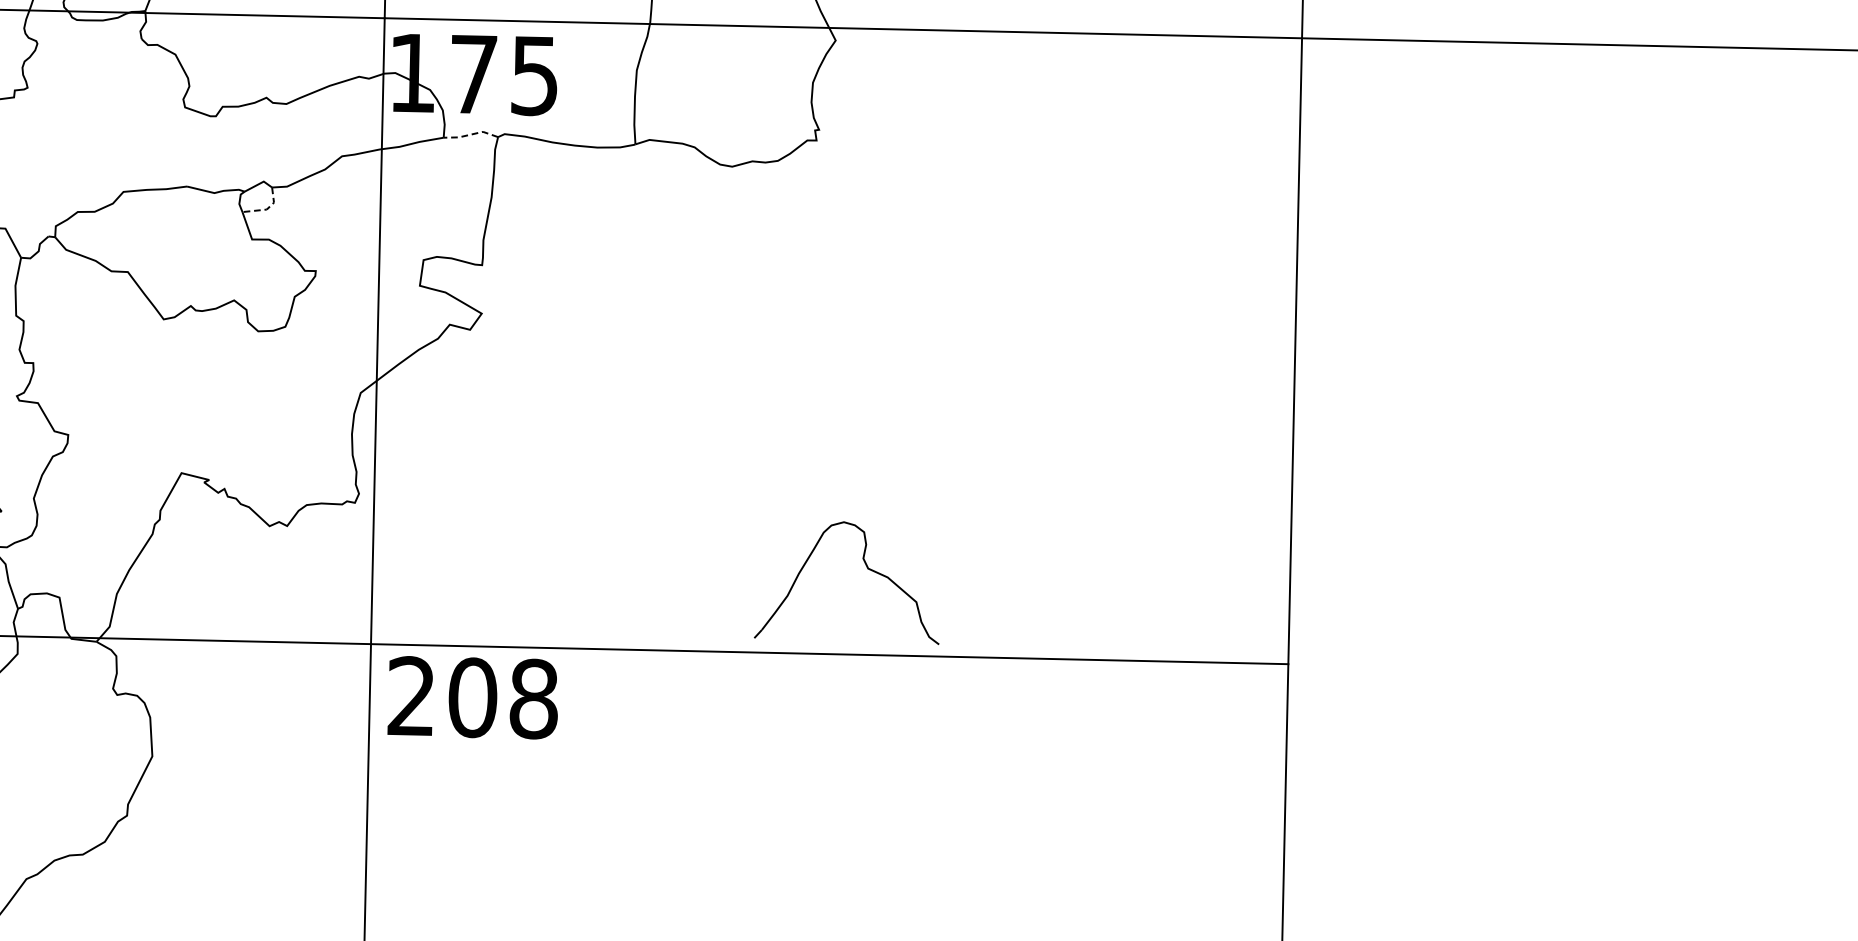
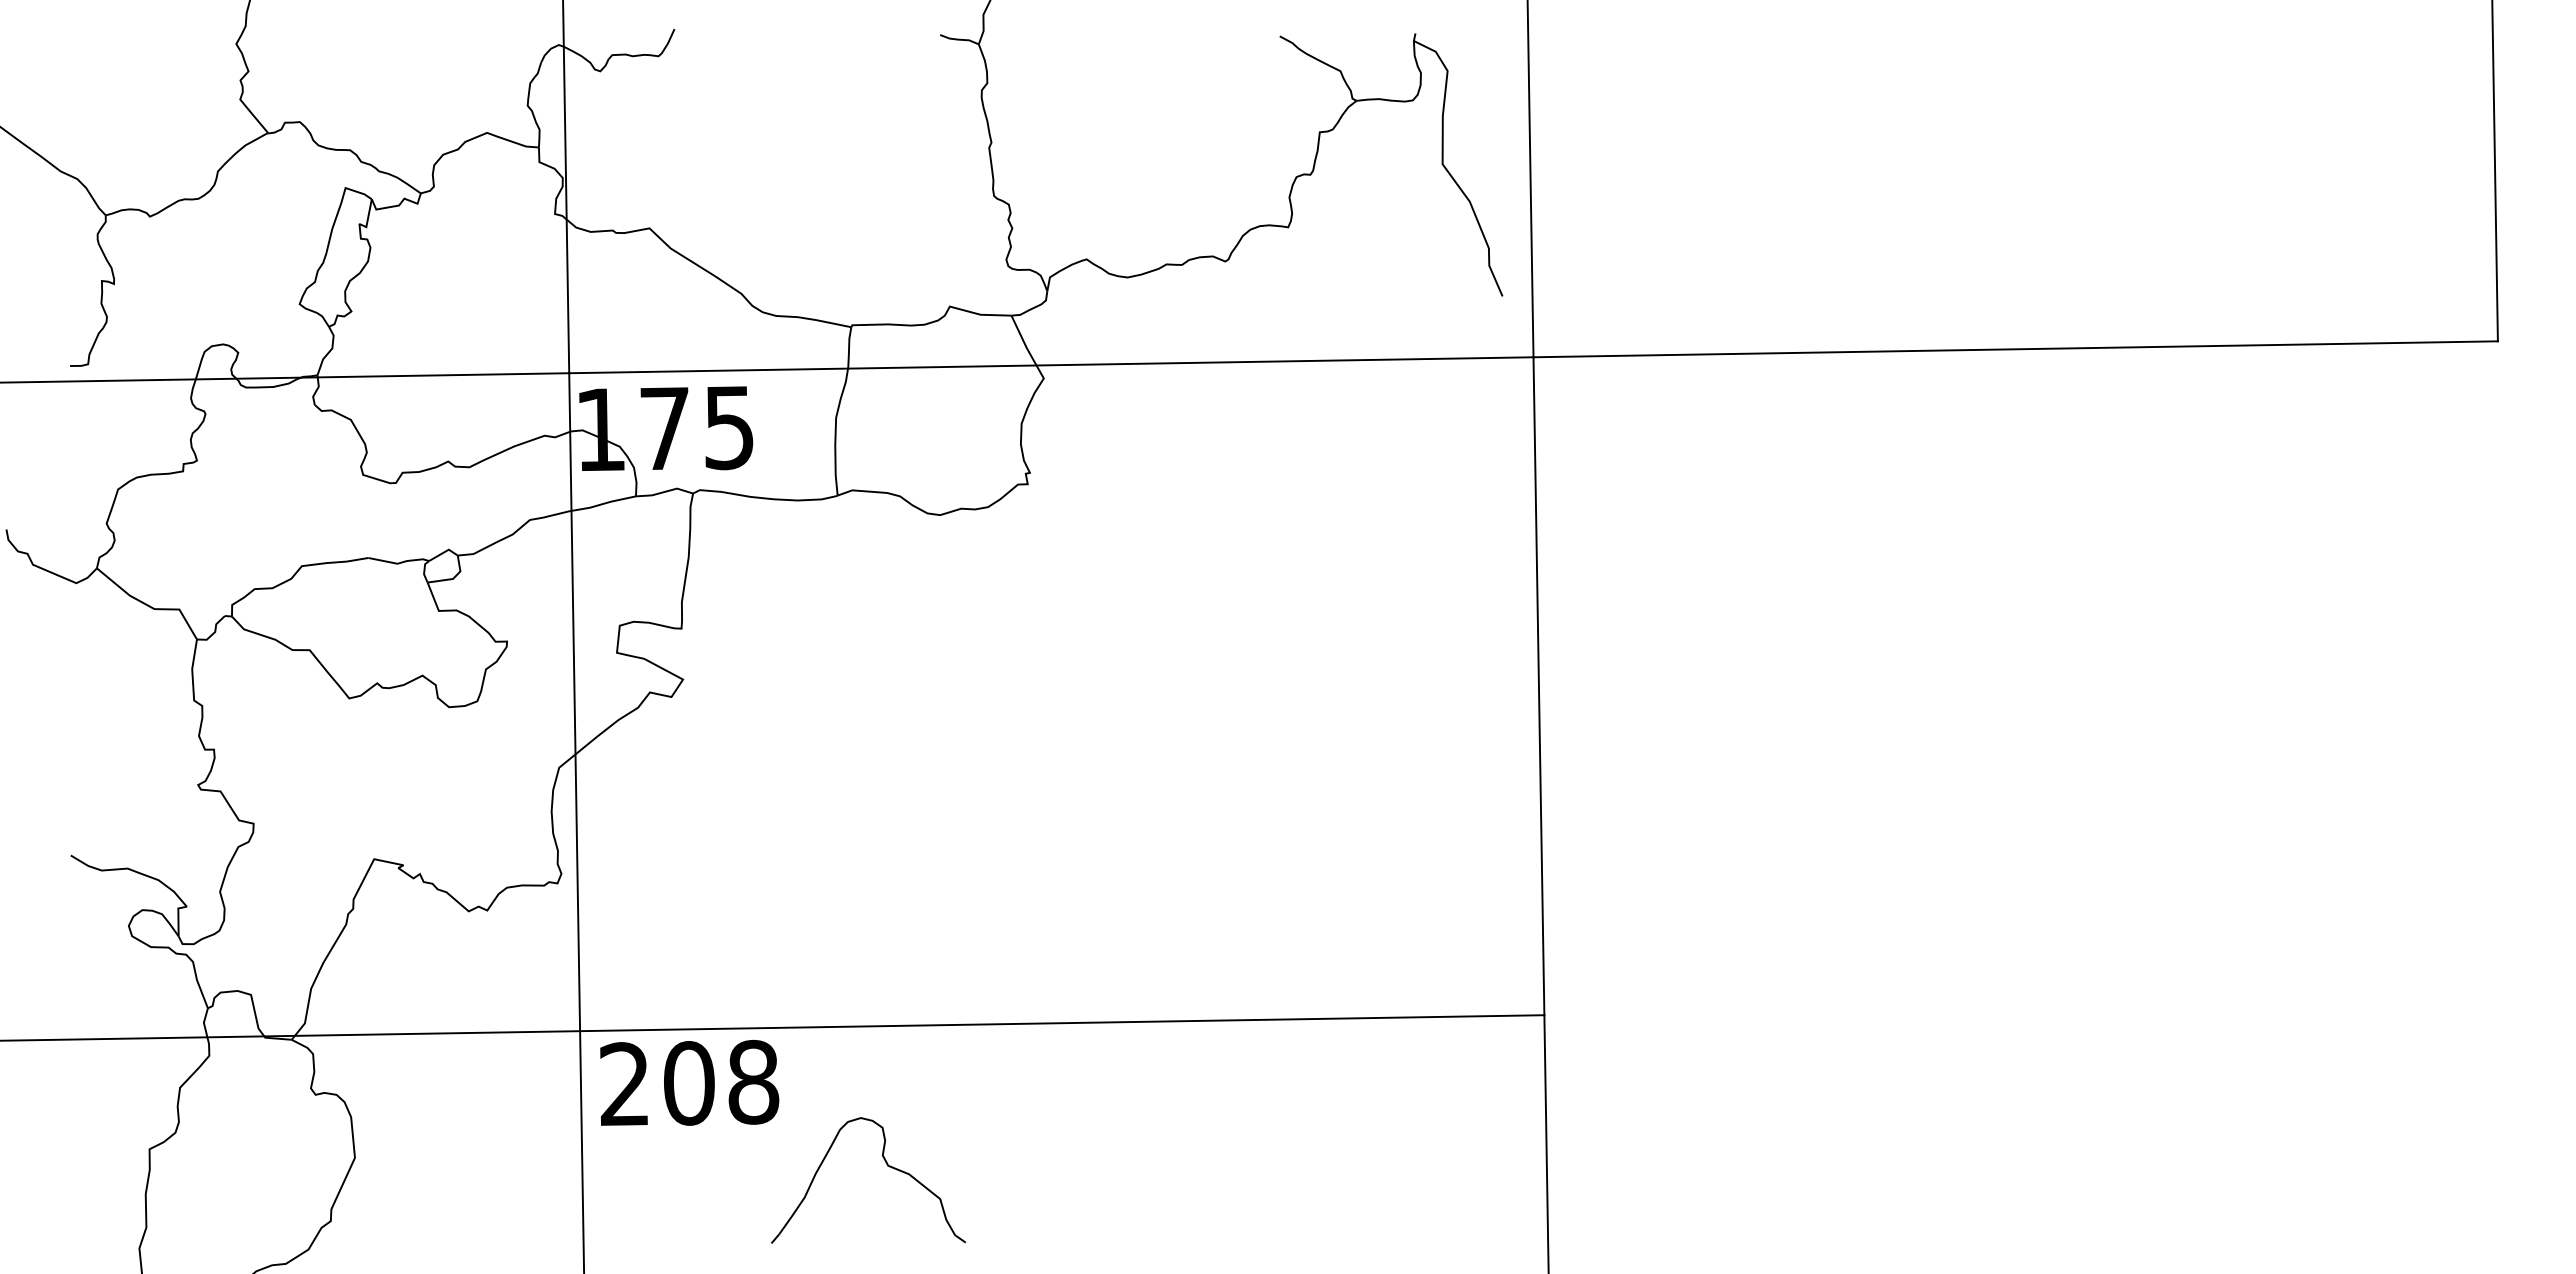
line: (470, 134) -> (664, 491), dashed -> solid
line: (267, 209) -> (453, 578), dashed -> solid
part: (867, 569) -> (887, 1166), moved

